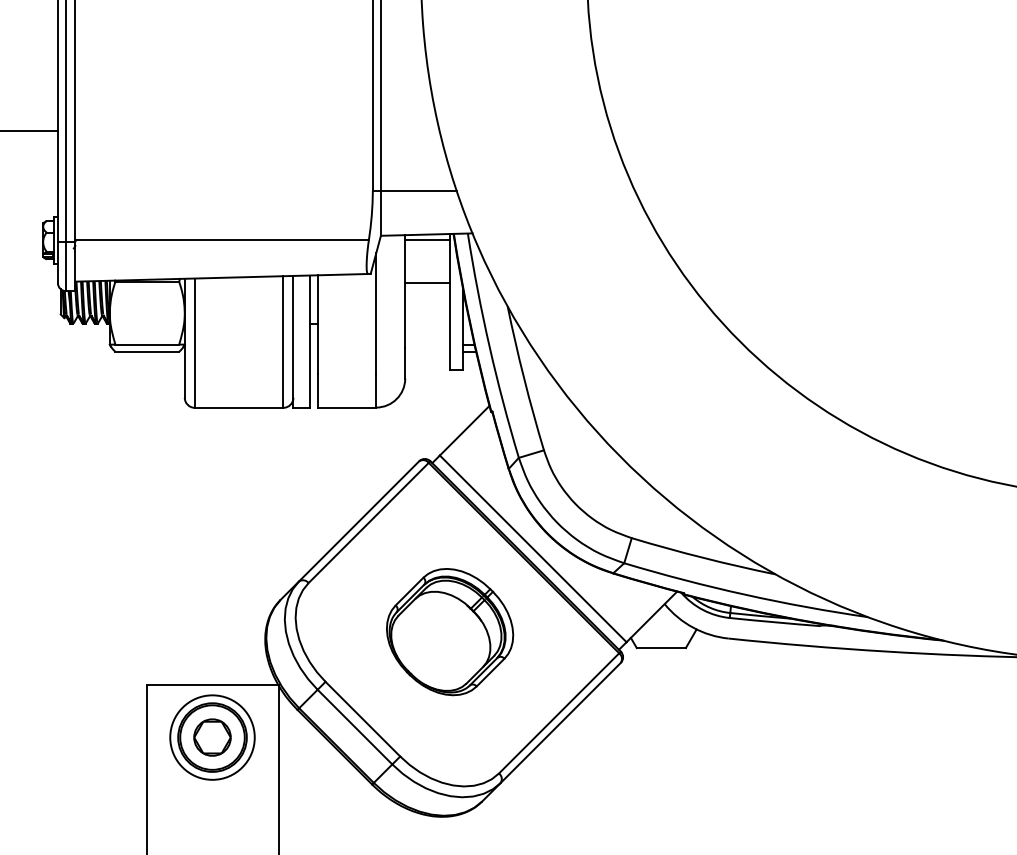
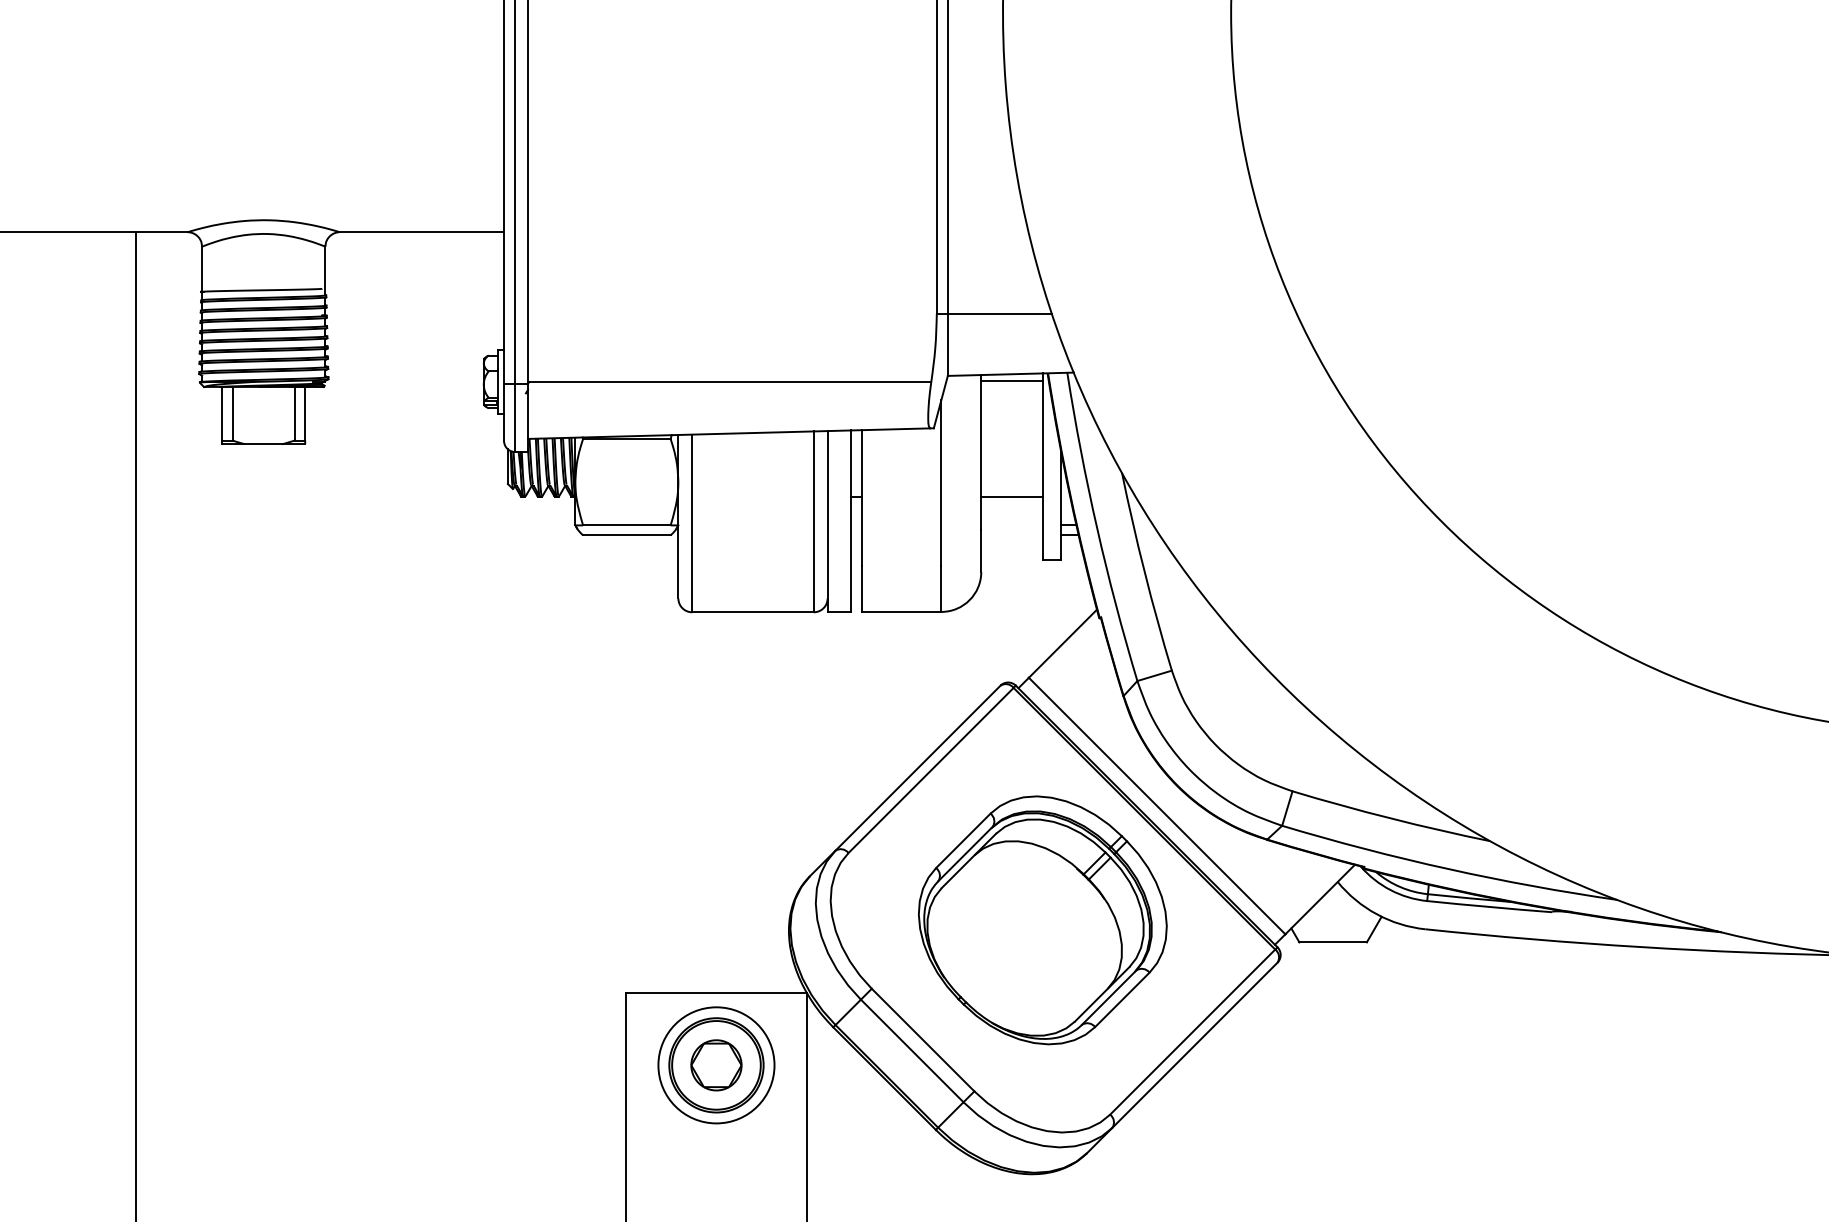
line: (427, 282) -> (1012, 496), moved
part: (449, 632) -> (1042, 920), size x1.43

